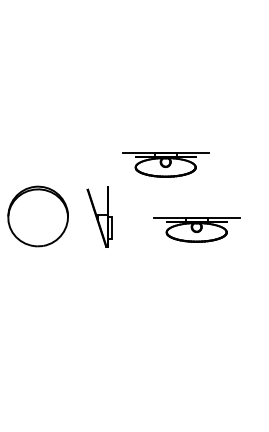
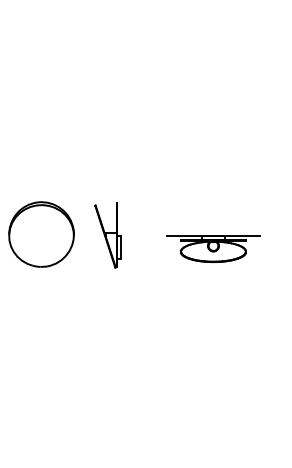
part: (165, 164) -> (179, 178), removed

